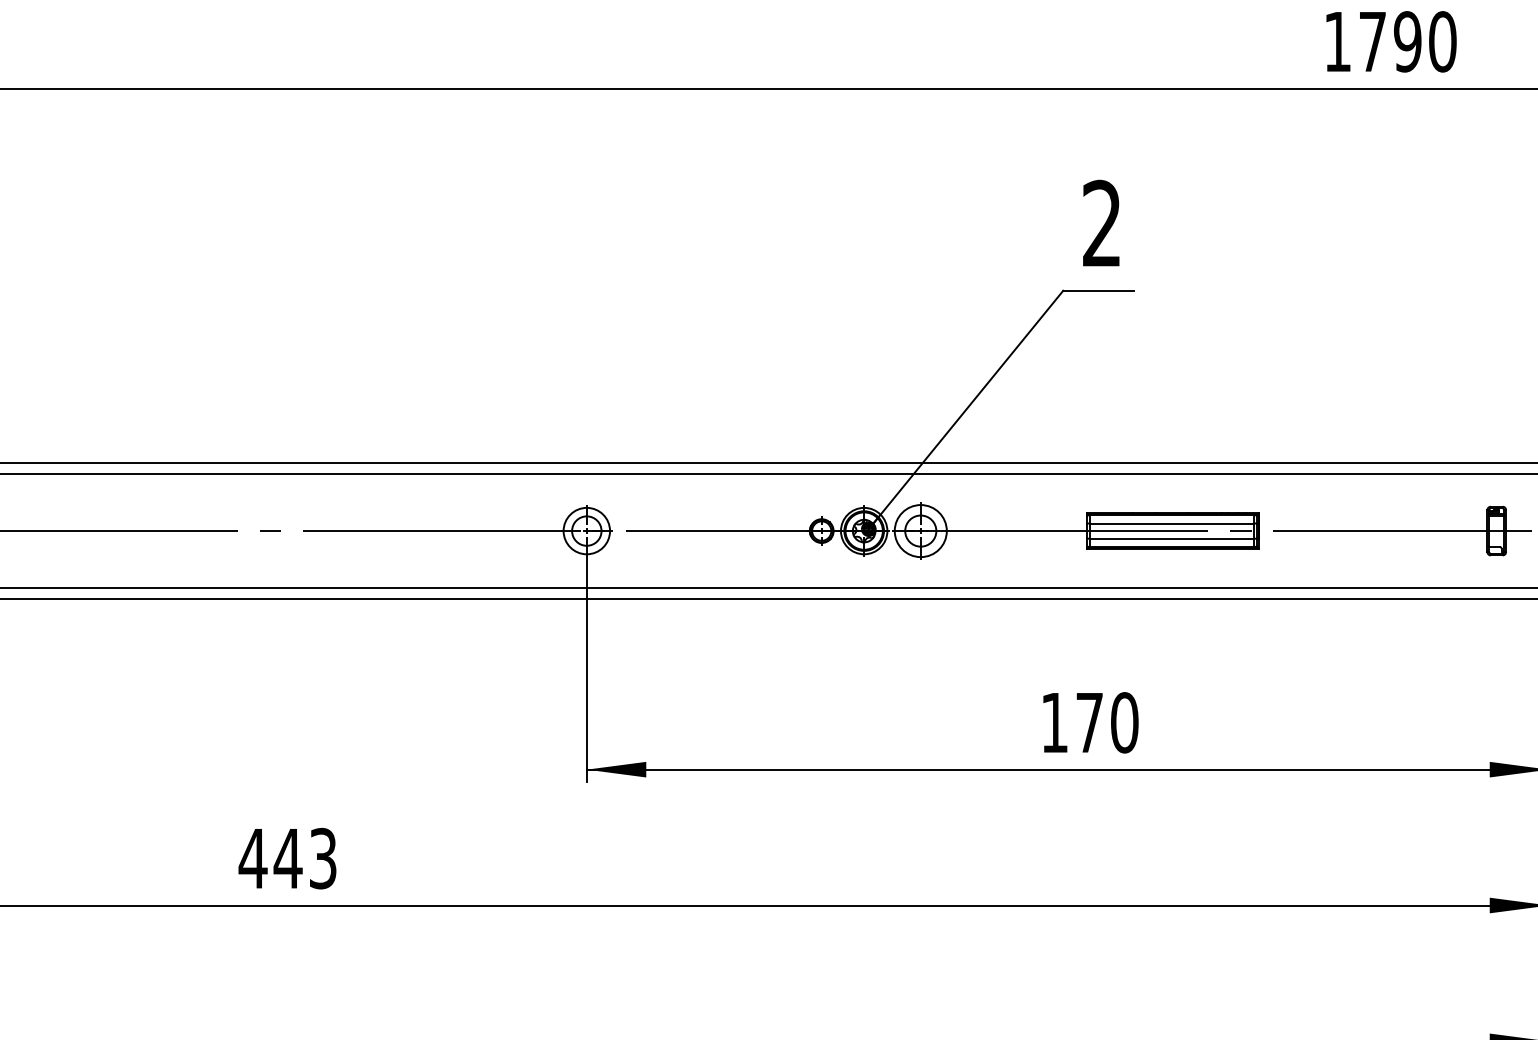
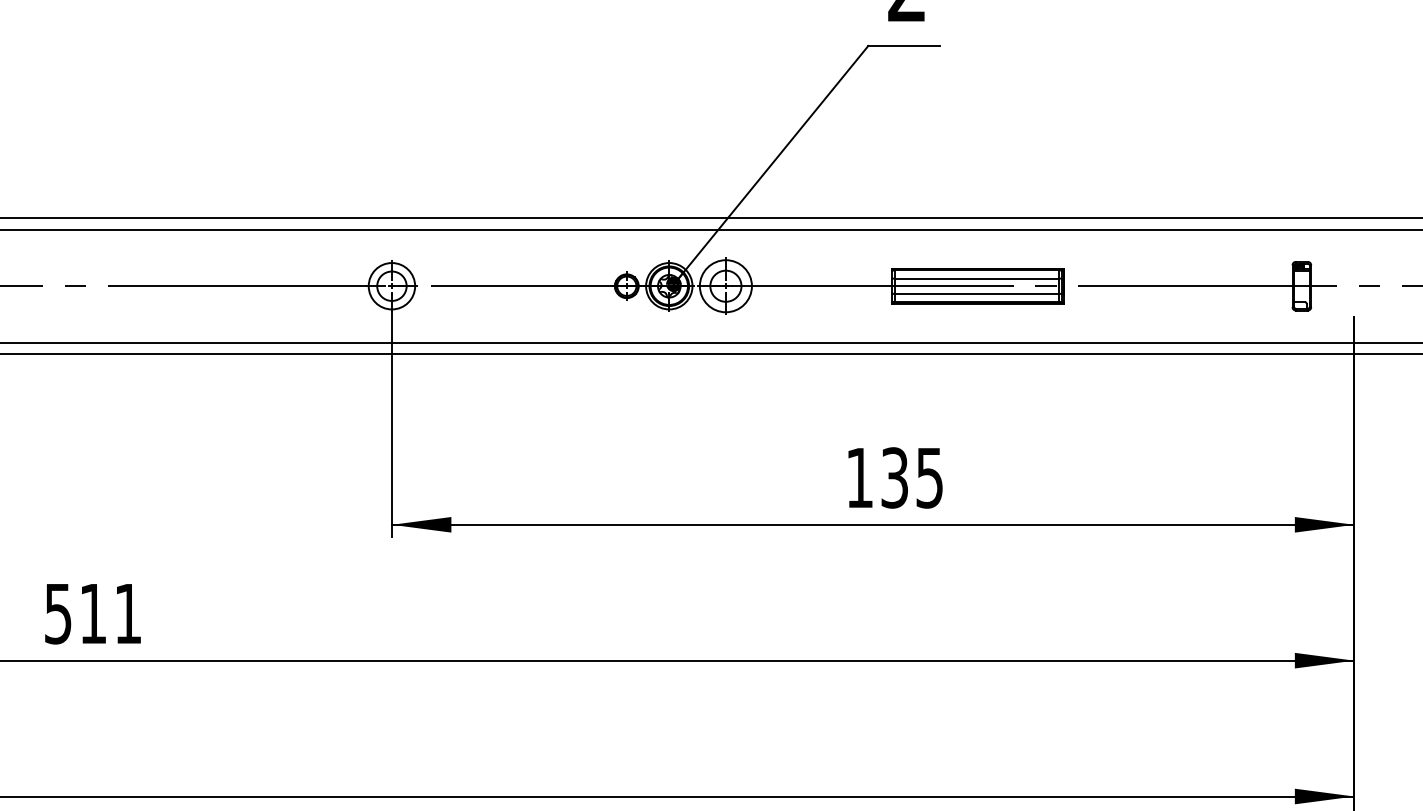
text: (1107, 722) -> (912, 477), 170 -> 135
text: (287, 858) -> (92, 613), 443 -> 511

